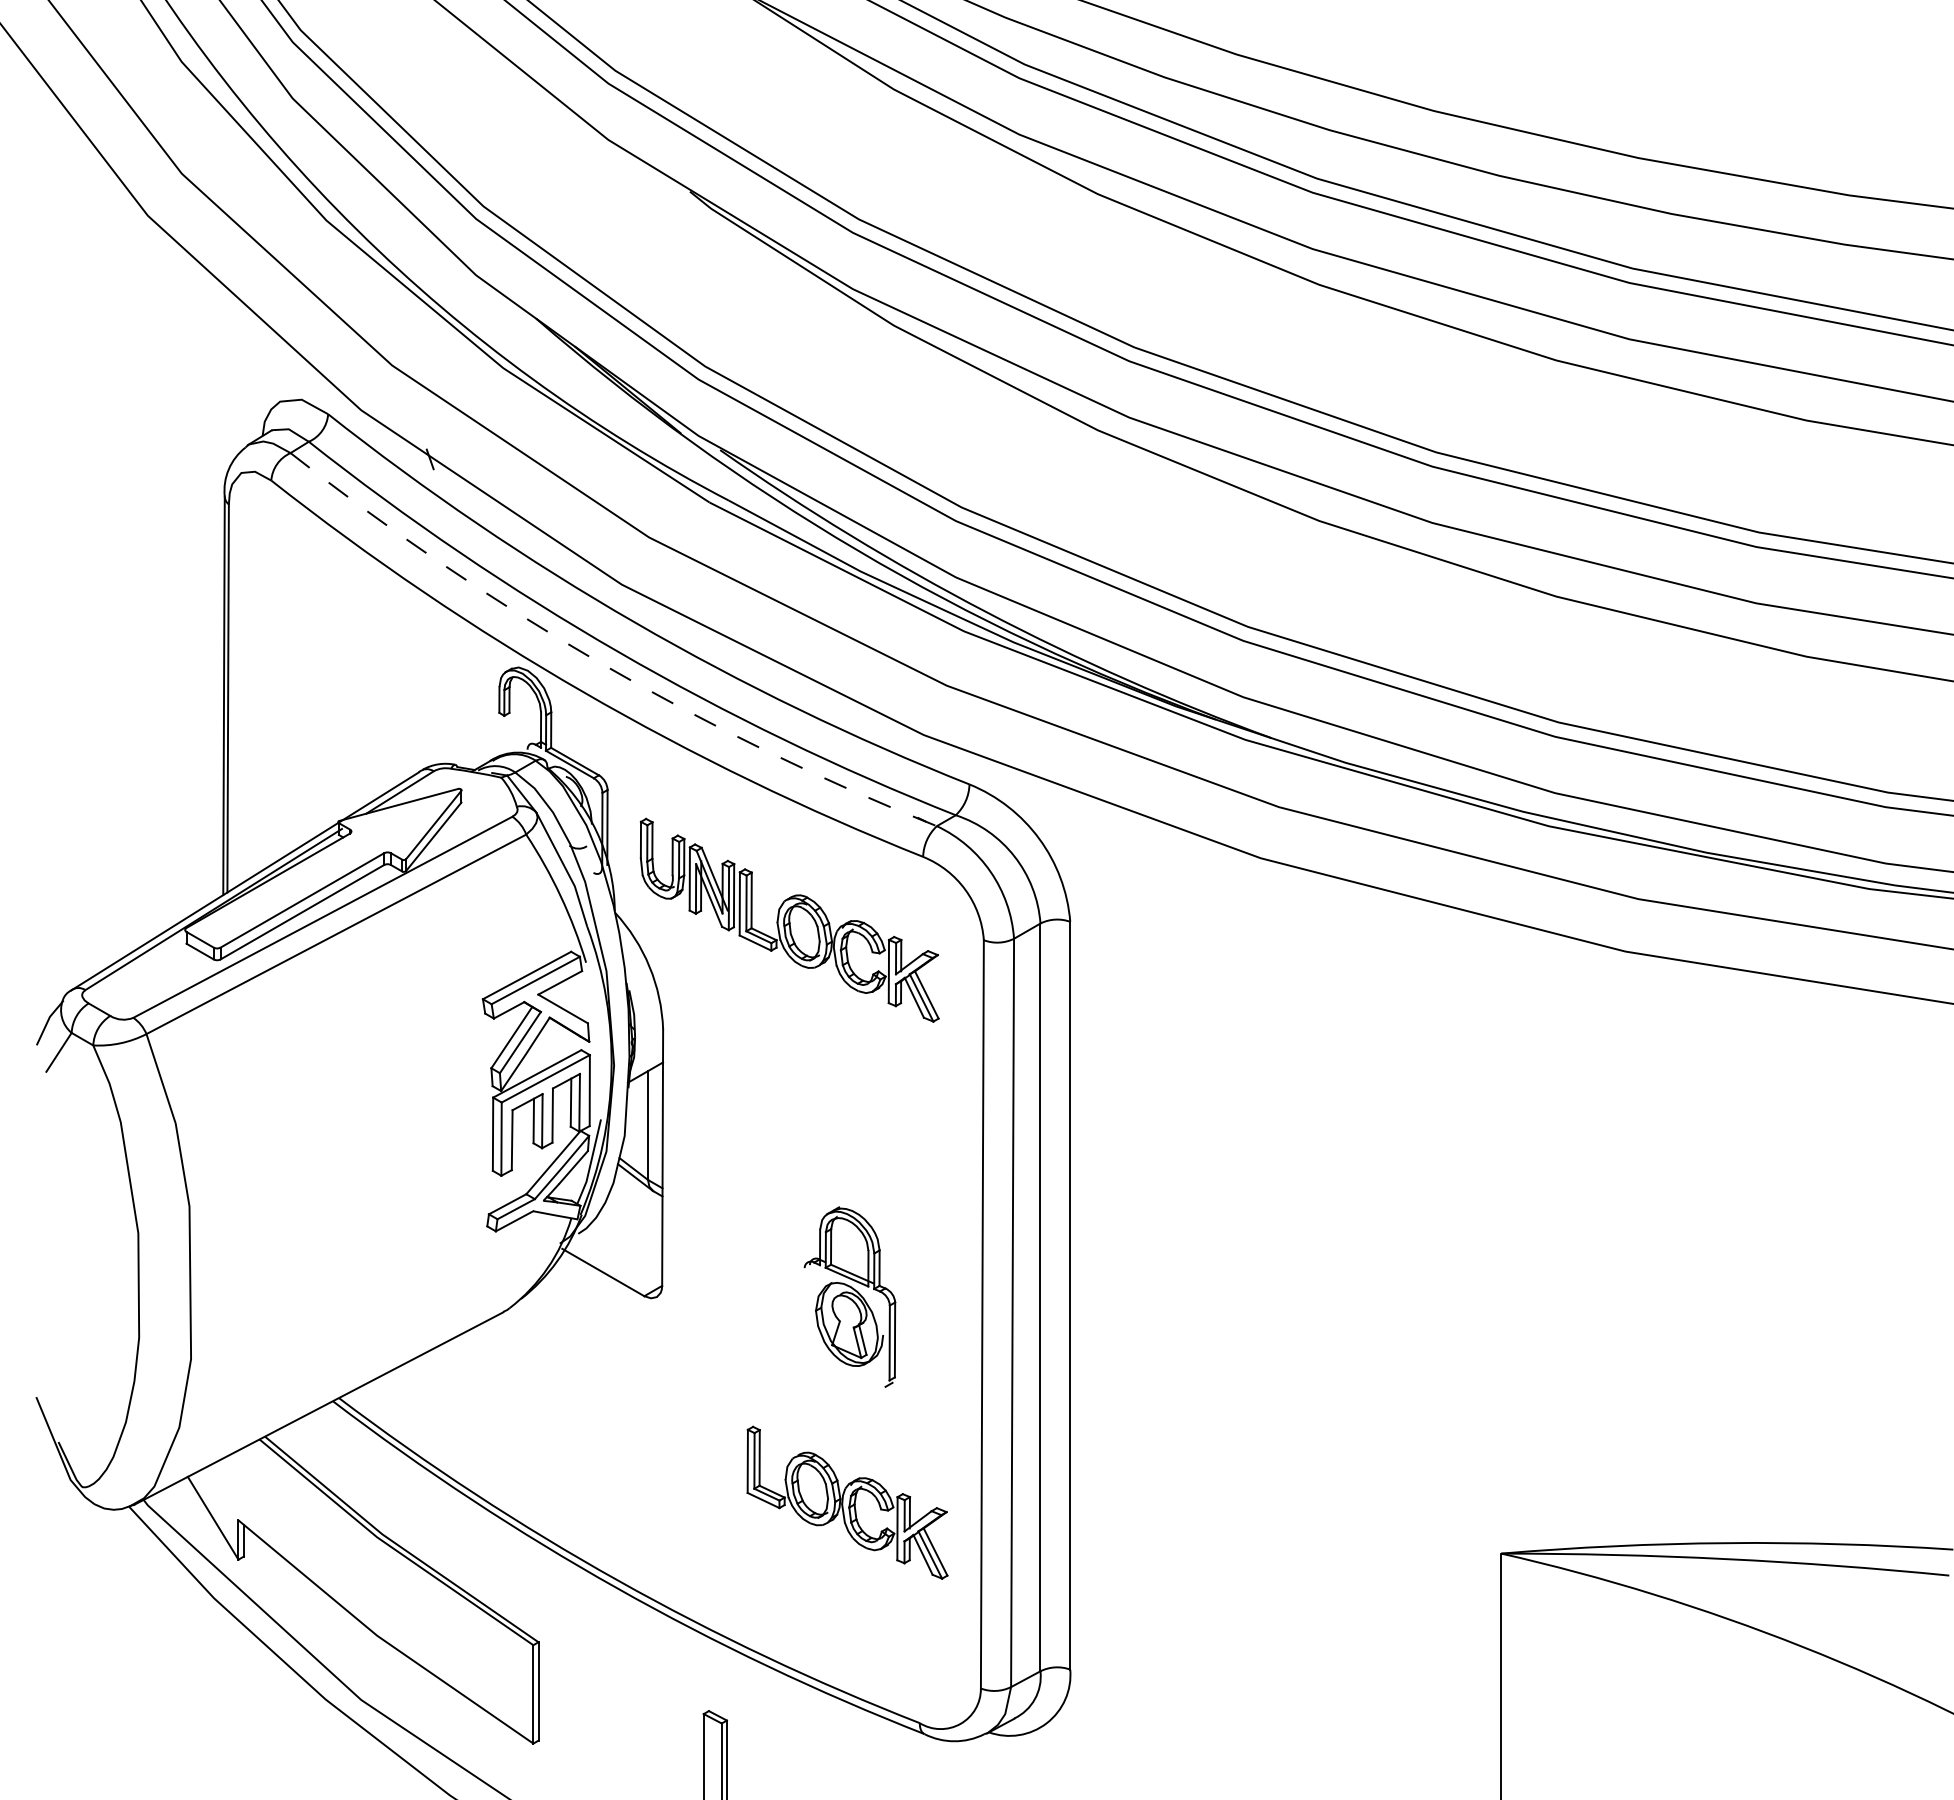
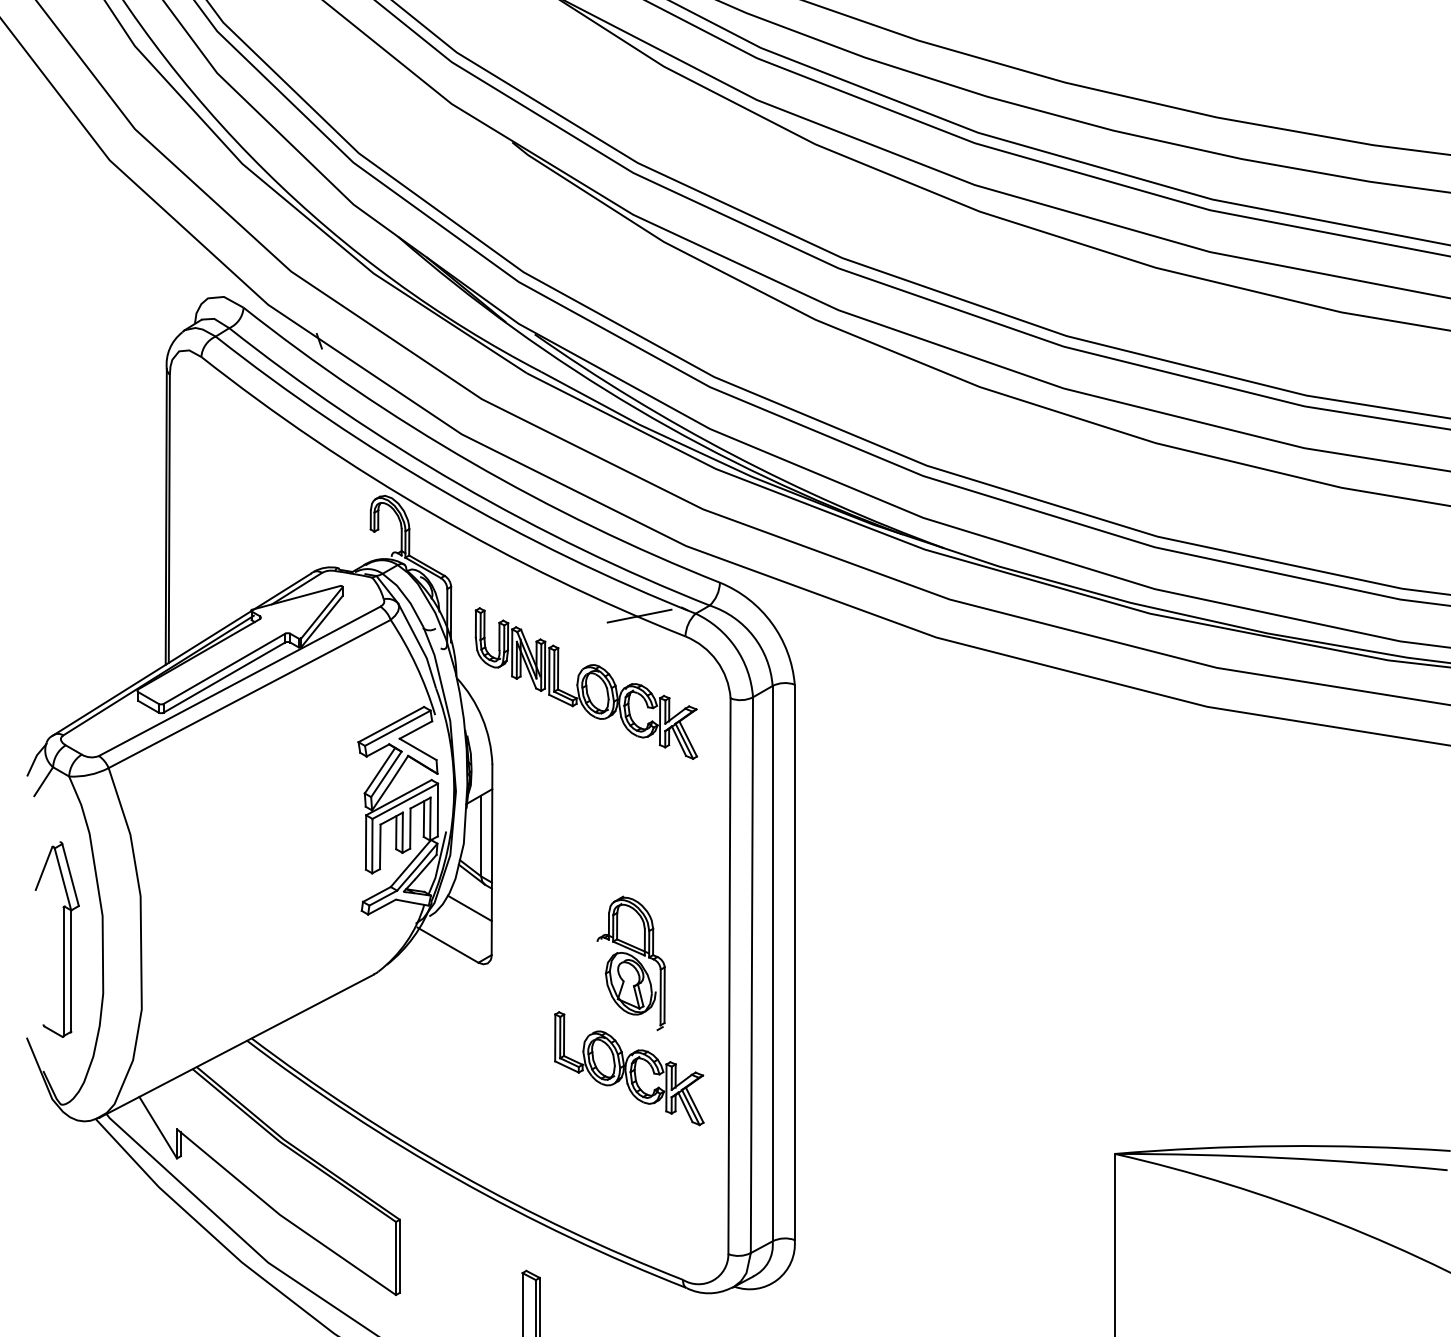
arc: (600, 663) -> (445, 492), dashed -> solid
line: (861, 829) -> (639, 616), added
line: (632, 1223) -> (469, 908), added
part: (85, 1265) -> (63, 939), added
part: (847, 1502) -> (629, 1068), moved

